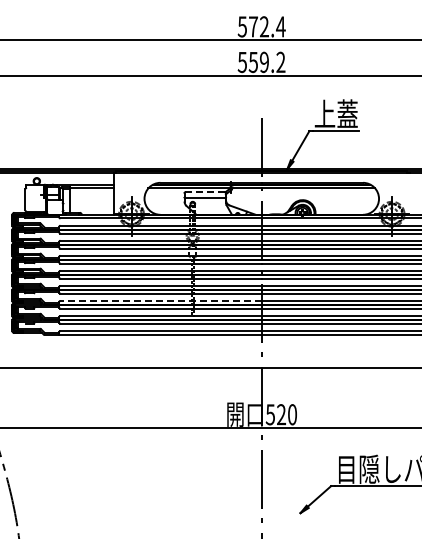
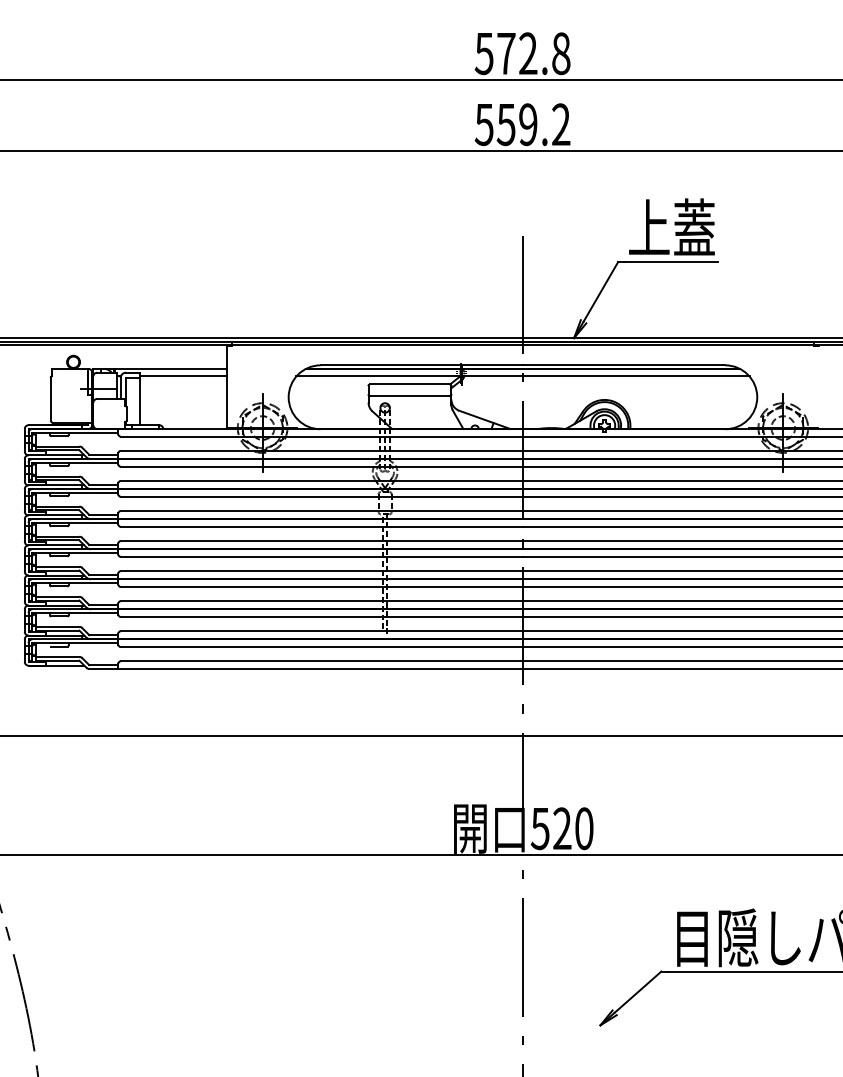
text: (280, 26) -> (560, 52), 572.4 -> 572.8
line: (205, 192) -> (410, 384), dashed -> solid
line: (161, 300) -> (322, 600), dashed -> solid

